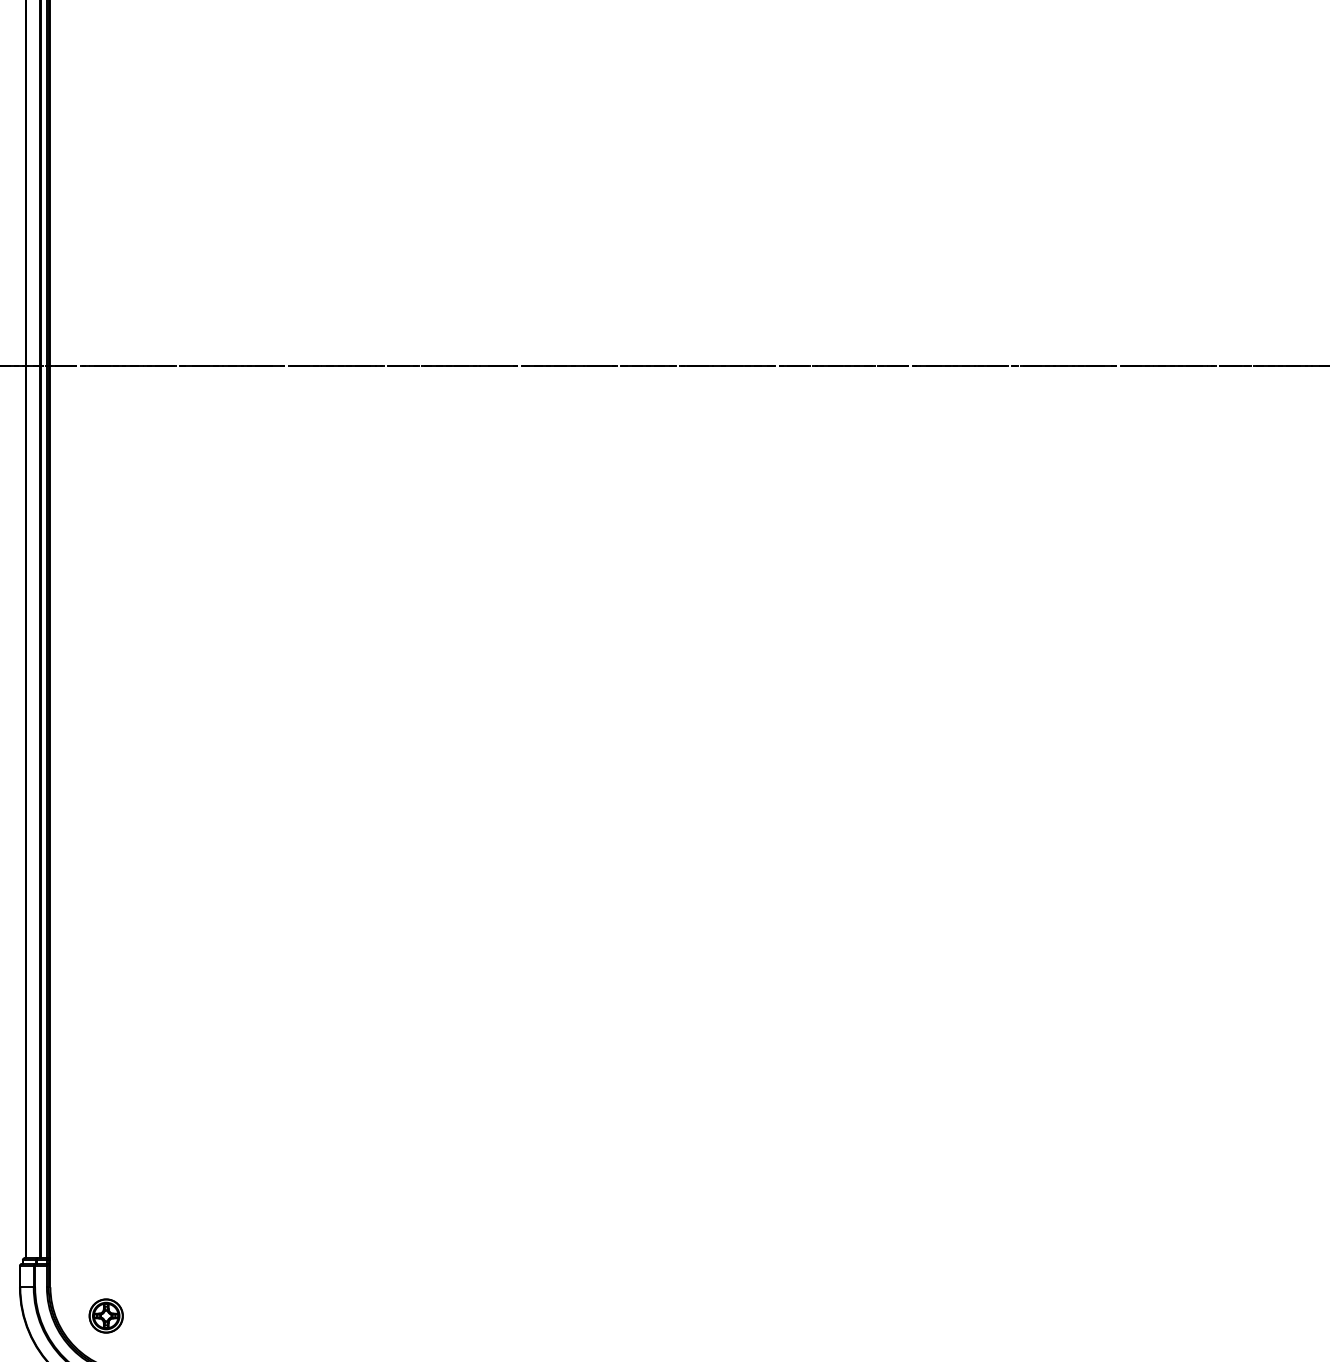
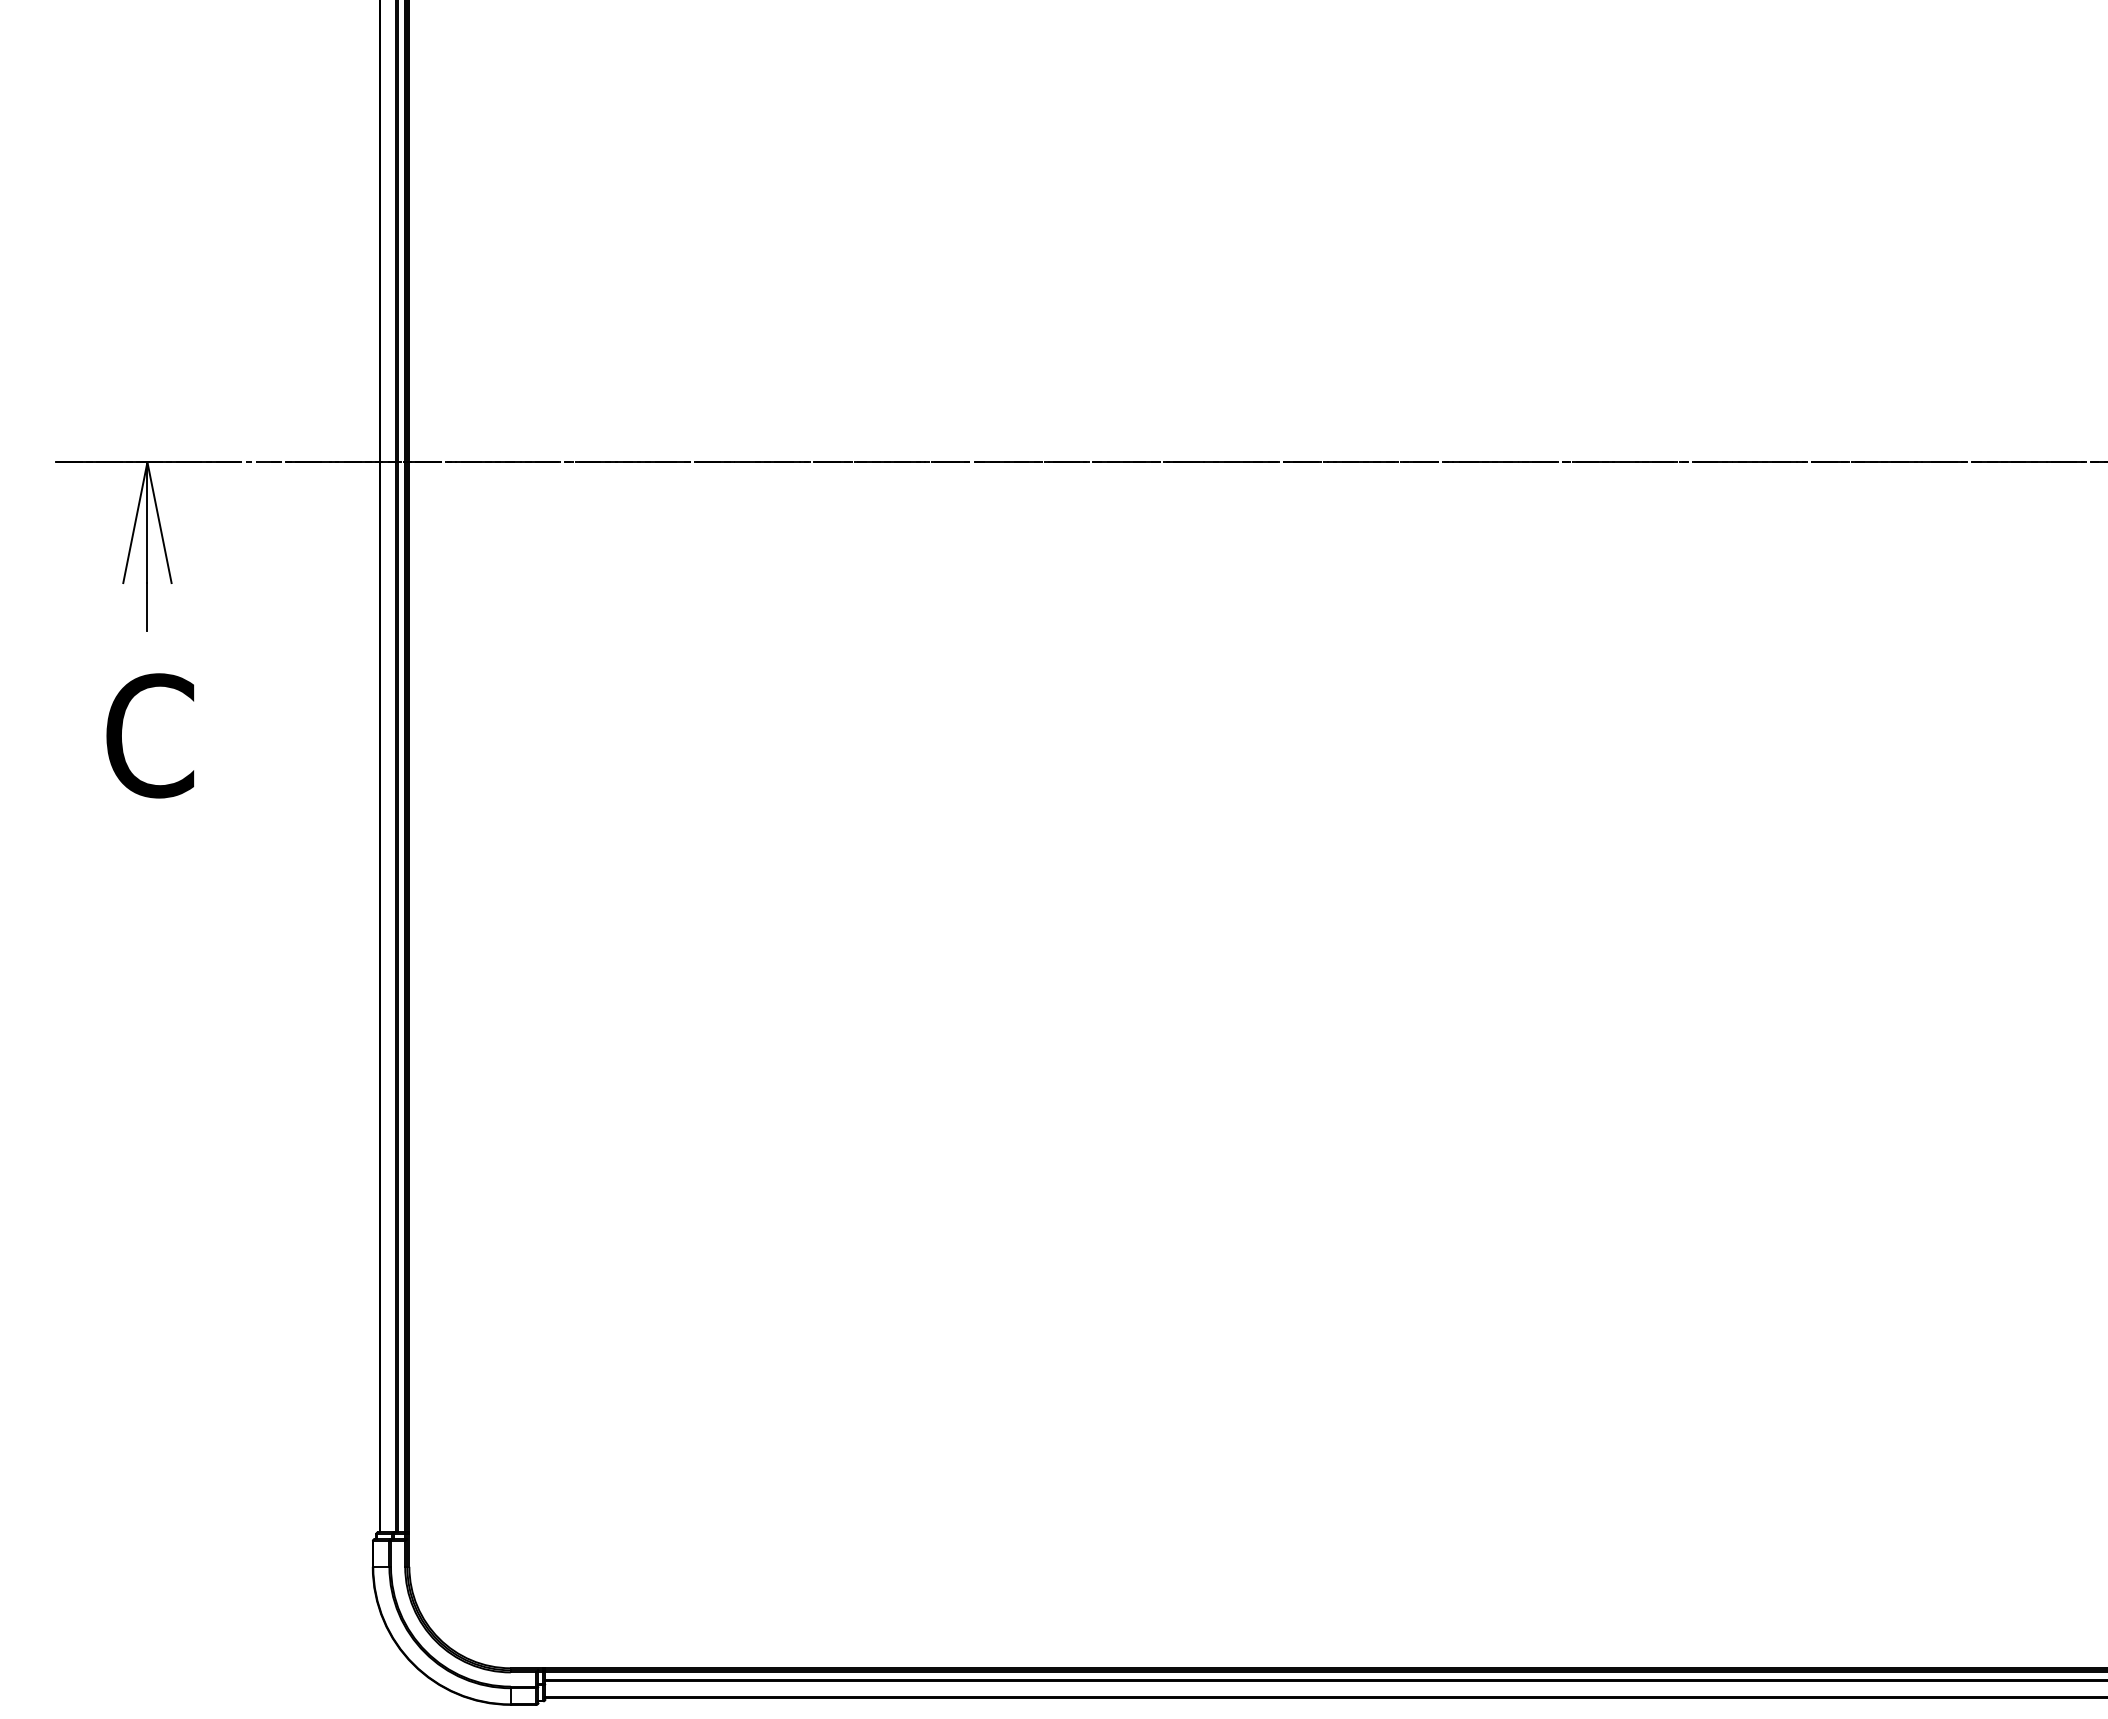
part: (106, 1316) -> (476, 1601), removed

